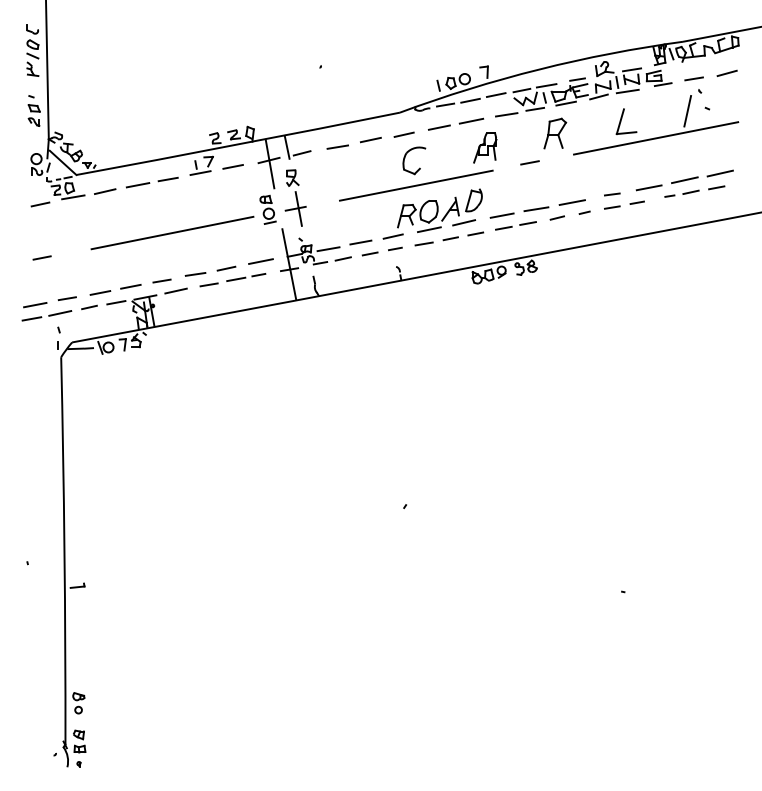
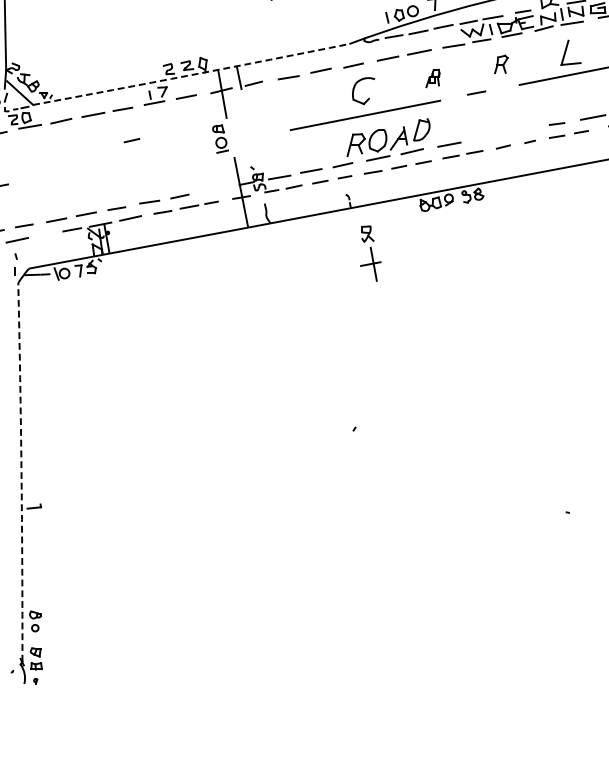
part: (555, 133) -> (501, 64), size x0.6
arc: (238, 144) -> (191, 75), solid -> dashed
part: (485, 147) -> (433, 78), size x0.6
part: (295, 197) -> (370, 253), moved
line: (571, 202) -> (517, 131), removed
line: (536, 209) -> (482, 138), removed
line: (172, 232) -> (127, 161), removed
line: (260, 261) -> (213, 189), removed
line: (89, 307) -> (131, 140), moved
arc: (64, 550) -> (21, 472), solid -> dashed

